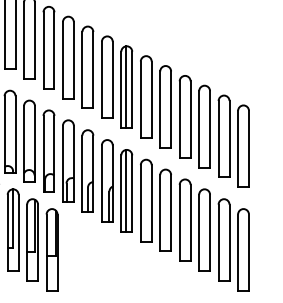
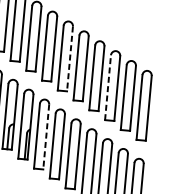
line: (126, 87) -> (49, 46), removed
line: (151, 100) -> (69, 59), solid -> dashed
line: (199, 128) -> (108, 87), solid -> dashed
line: (126, 190) -> (41, 134), removed
line: (132, 194) -> (46, 137), solid -> dashed

